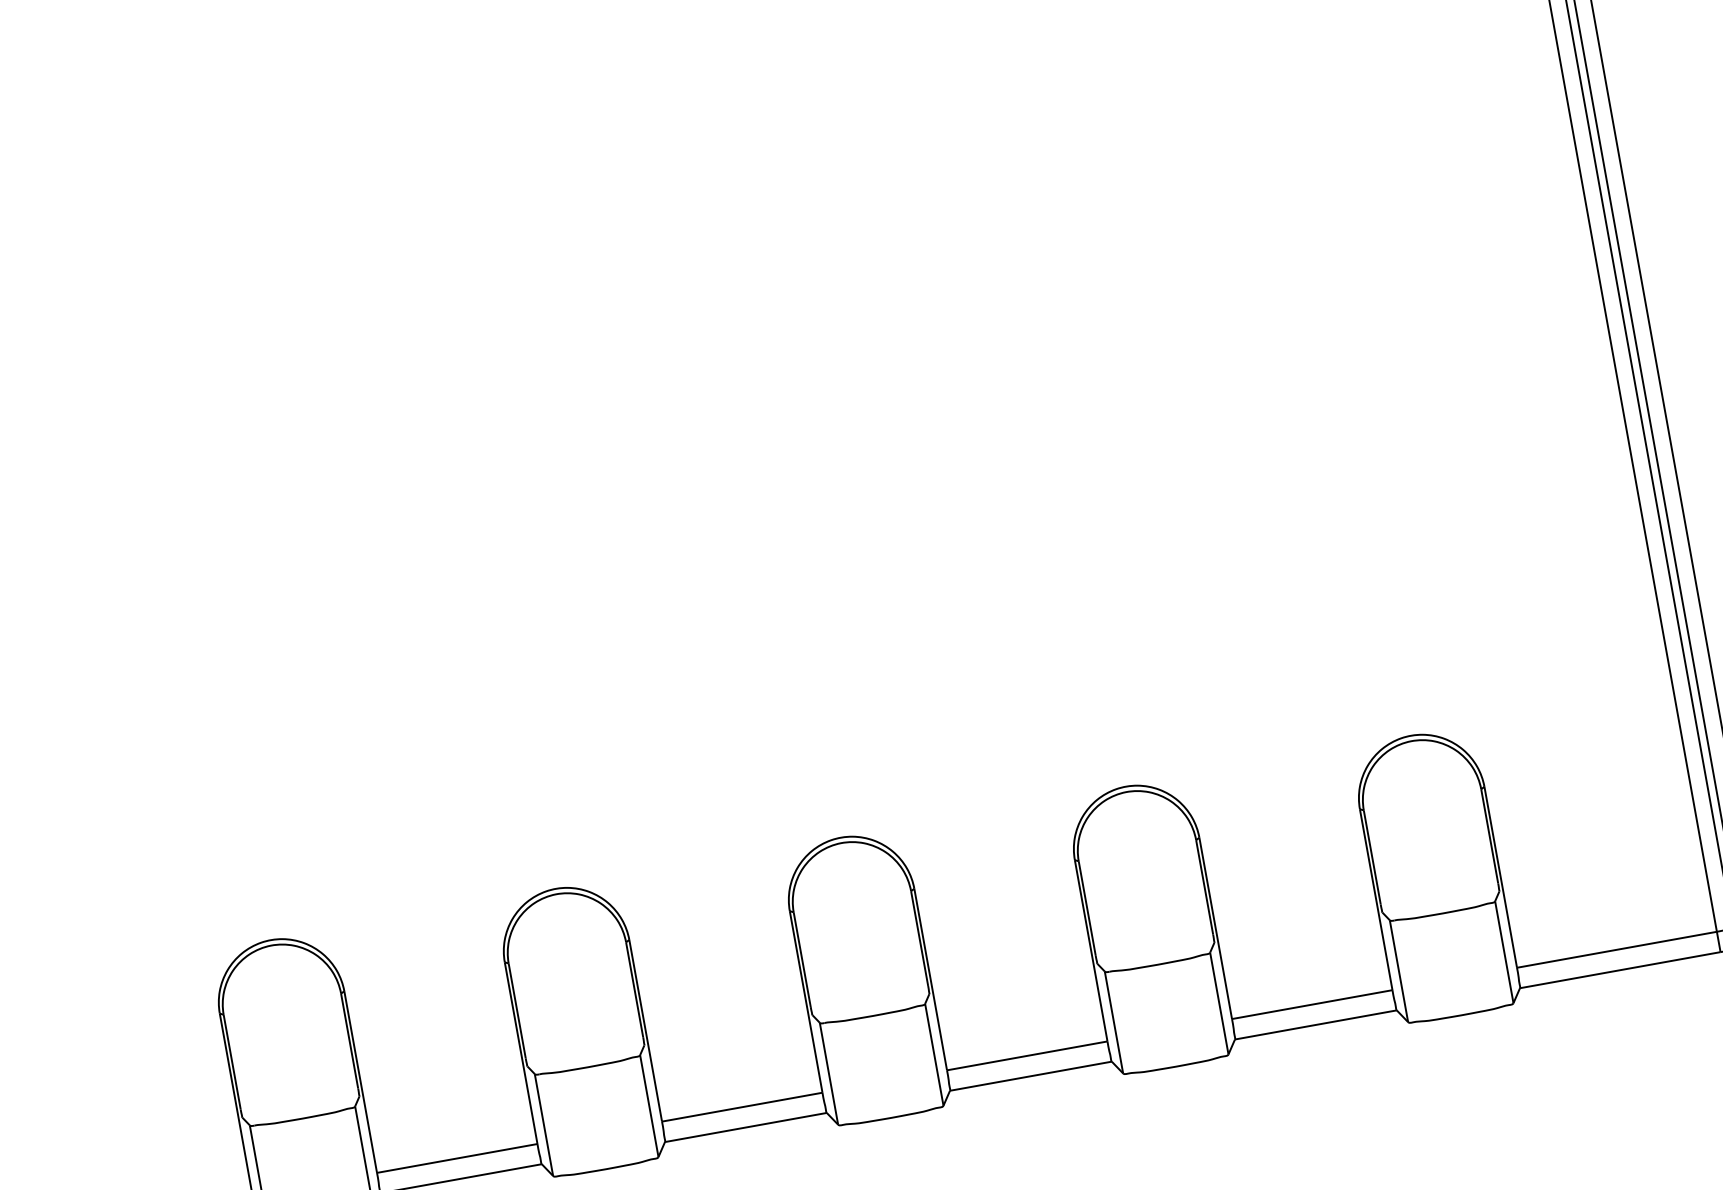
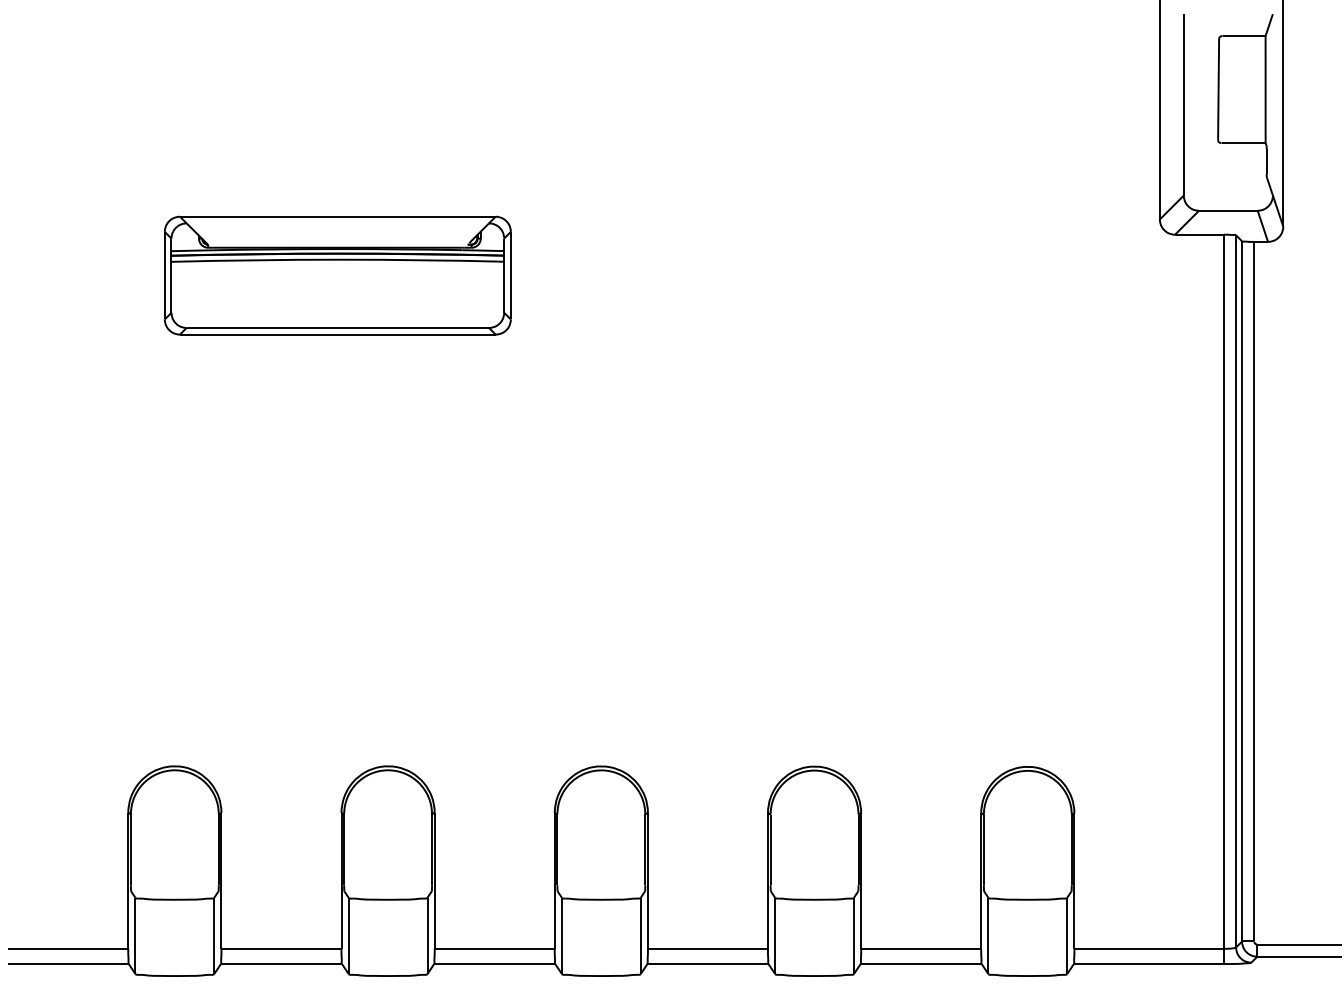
part: (370, 245) -> (337, 275), added

